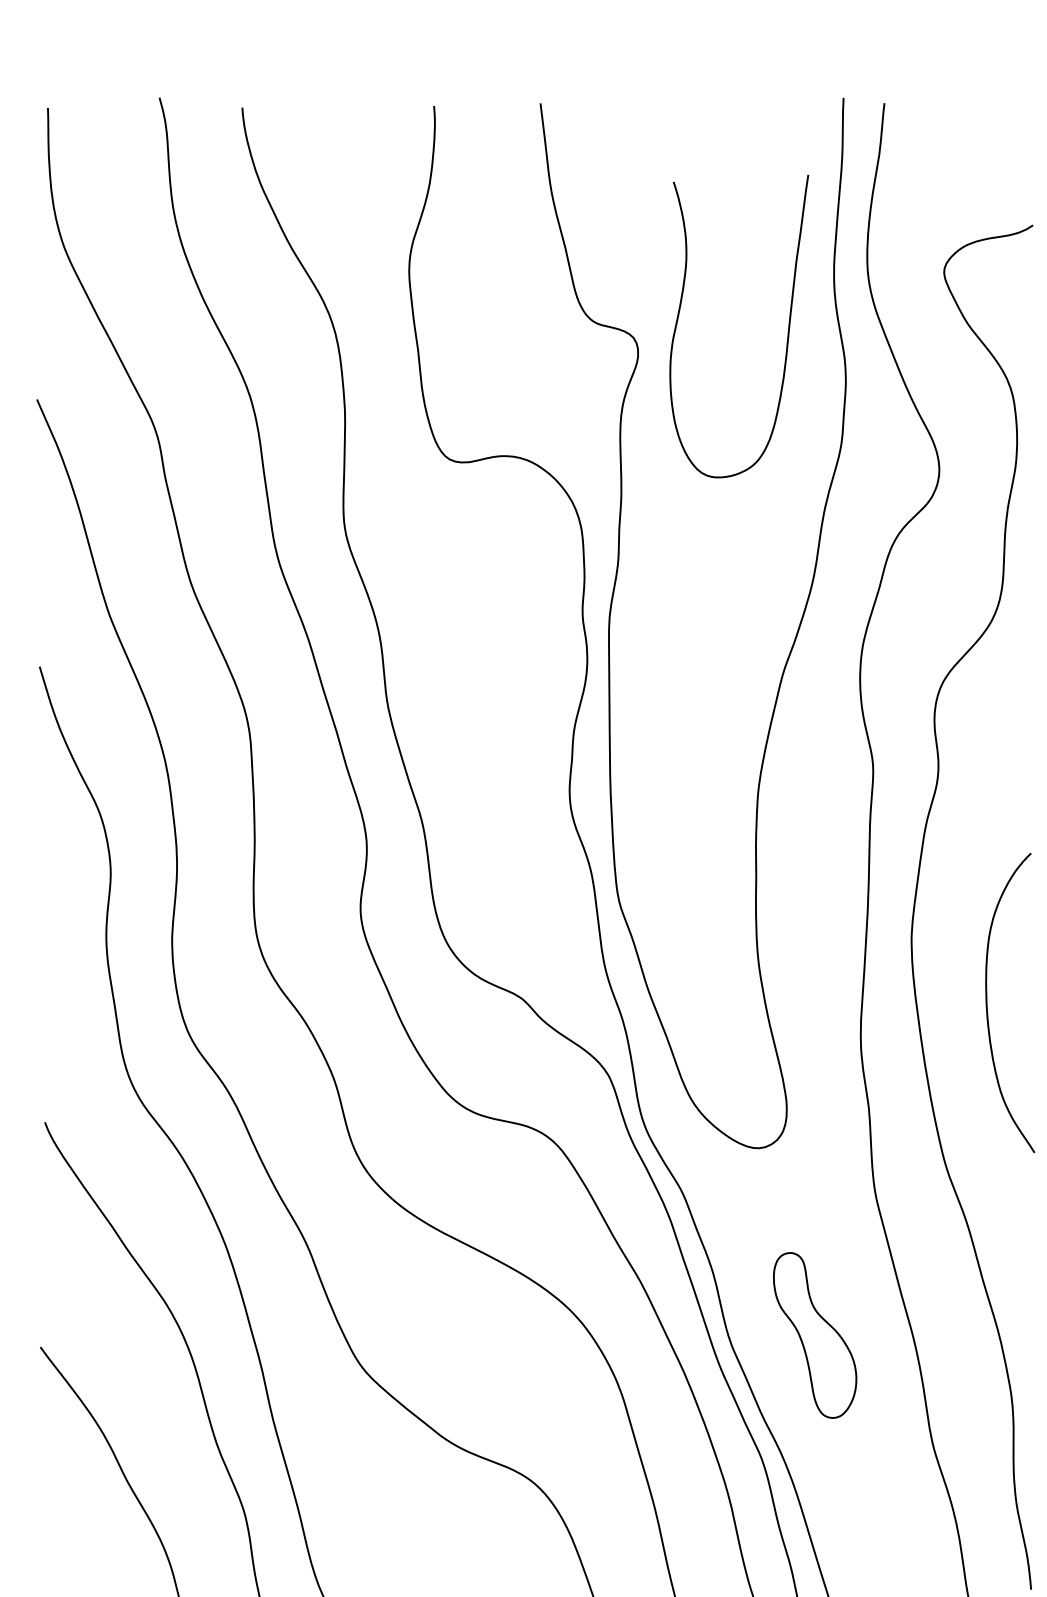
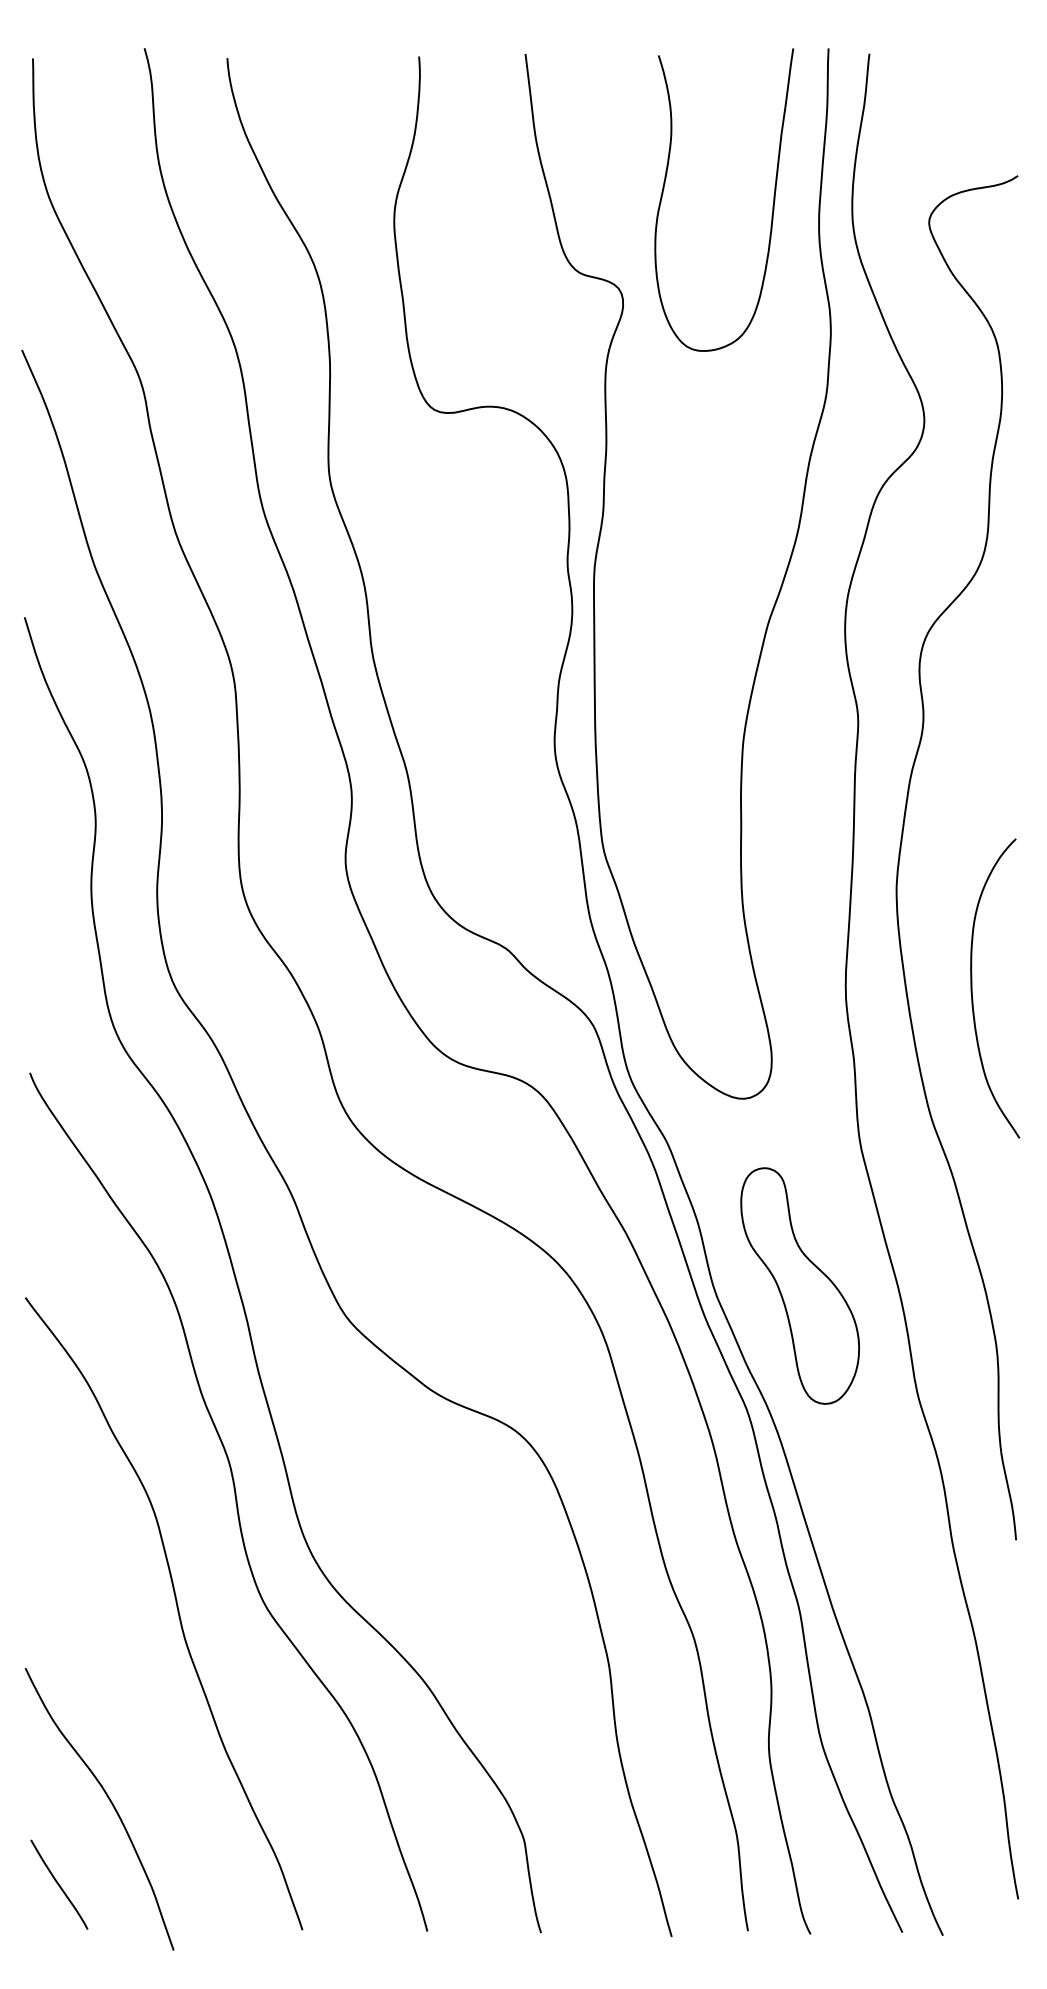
curve: (787, 331) -> (772, 205), moved
curve: (987, 1002) -> (972, 988), moved
part: (814, 1334) -> (799, 1285), size x1.43

